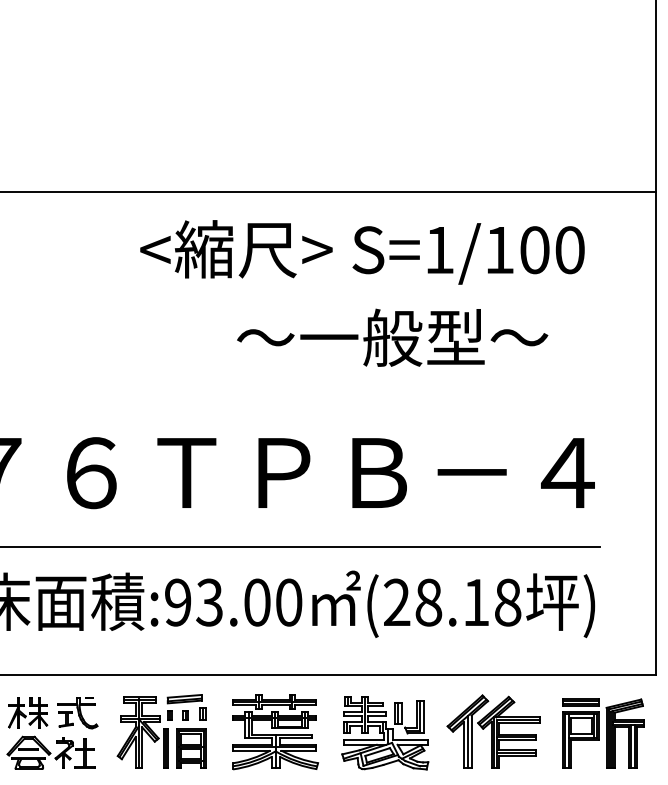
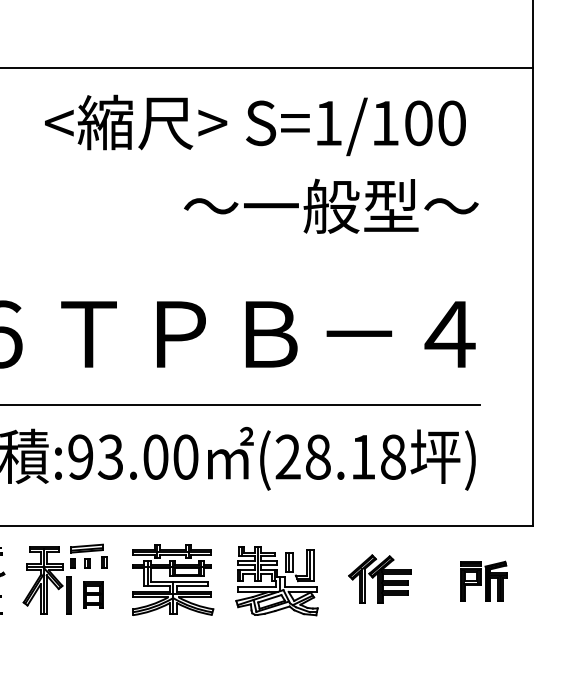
text: (392, 337) -> (331, 206), moved
part: (493, 731) -> (379, 579), size x0.7
part: (603, 733) -> (483, 581), size x0.6
part: (191, 748) -> (93, 595), size x0.7

